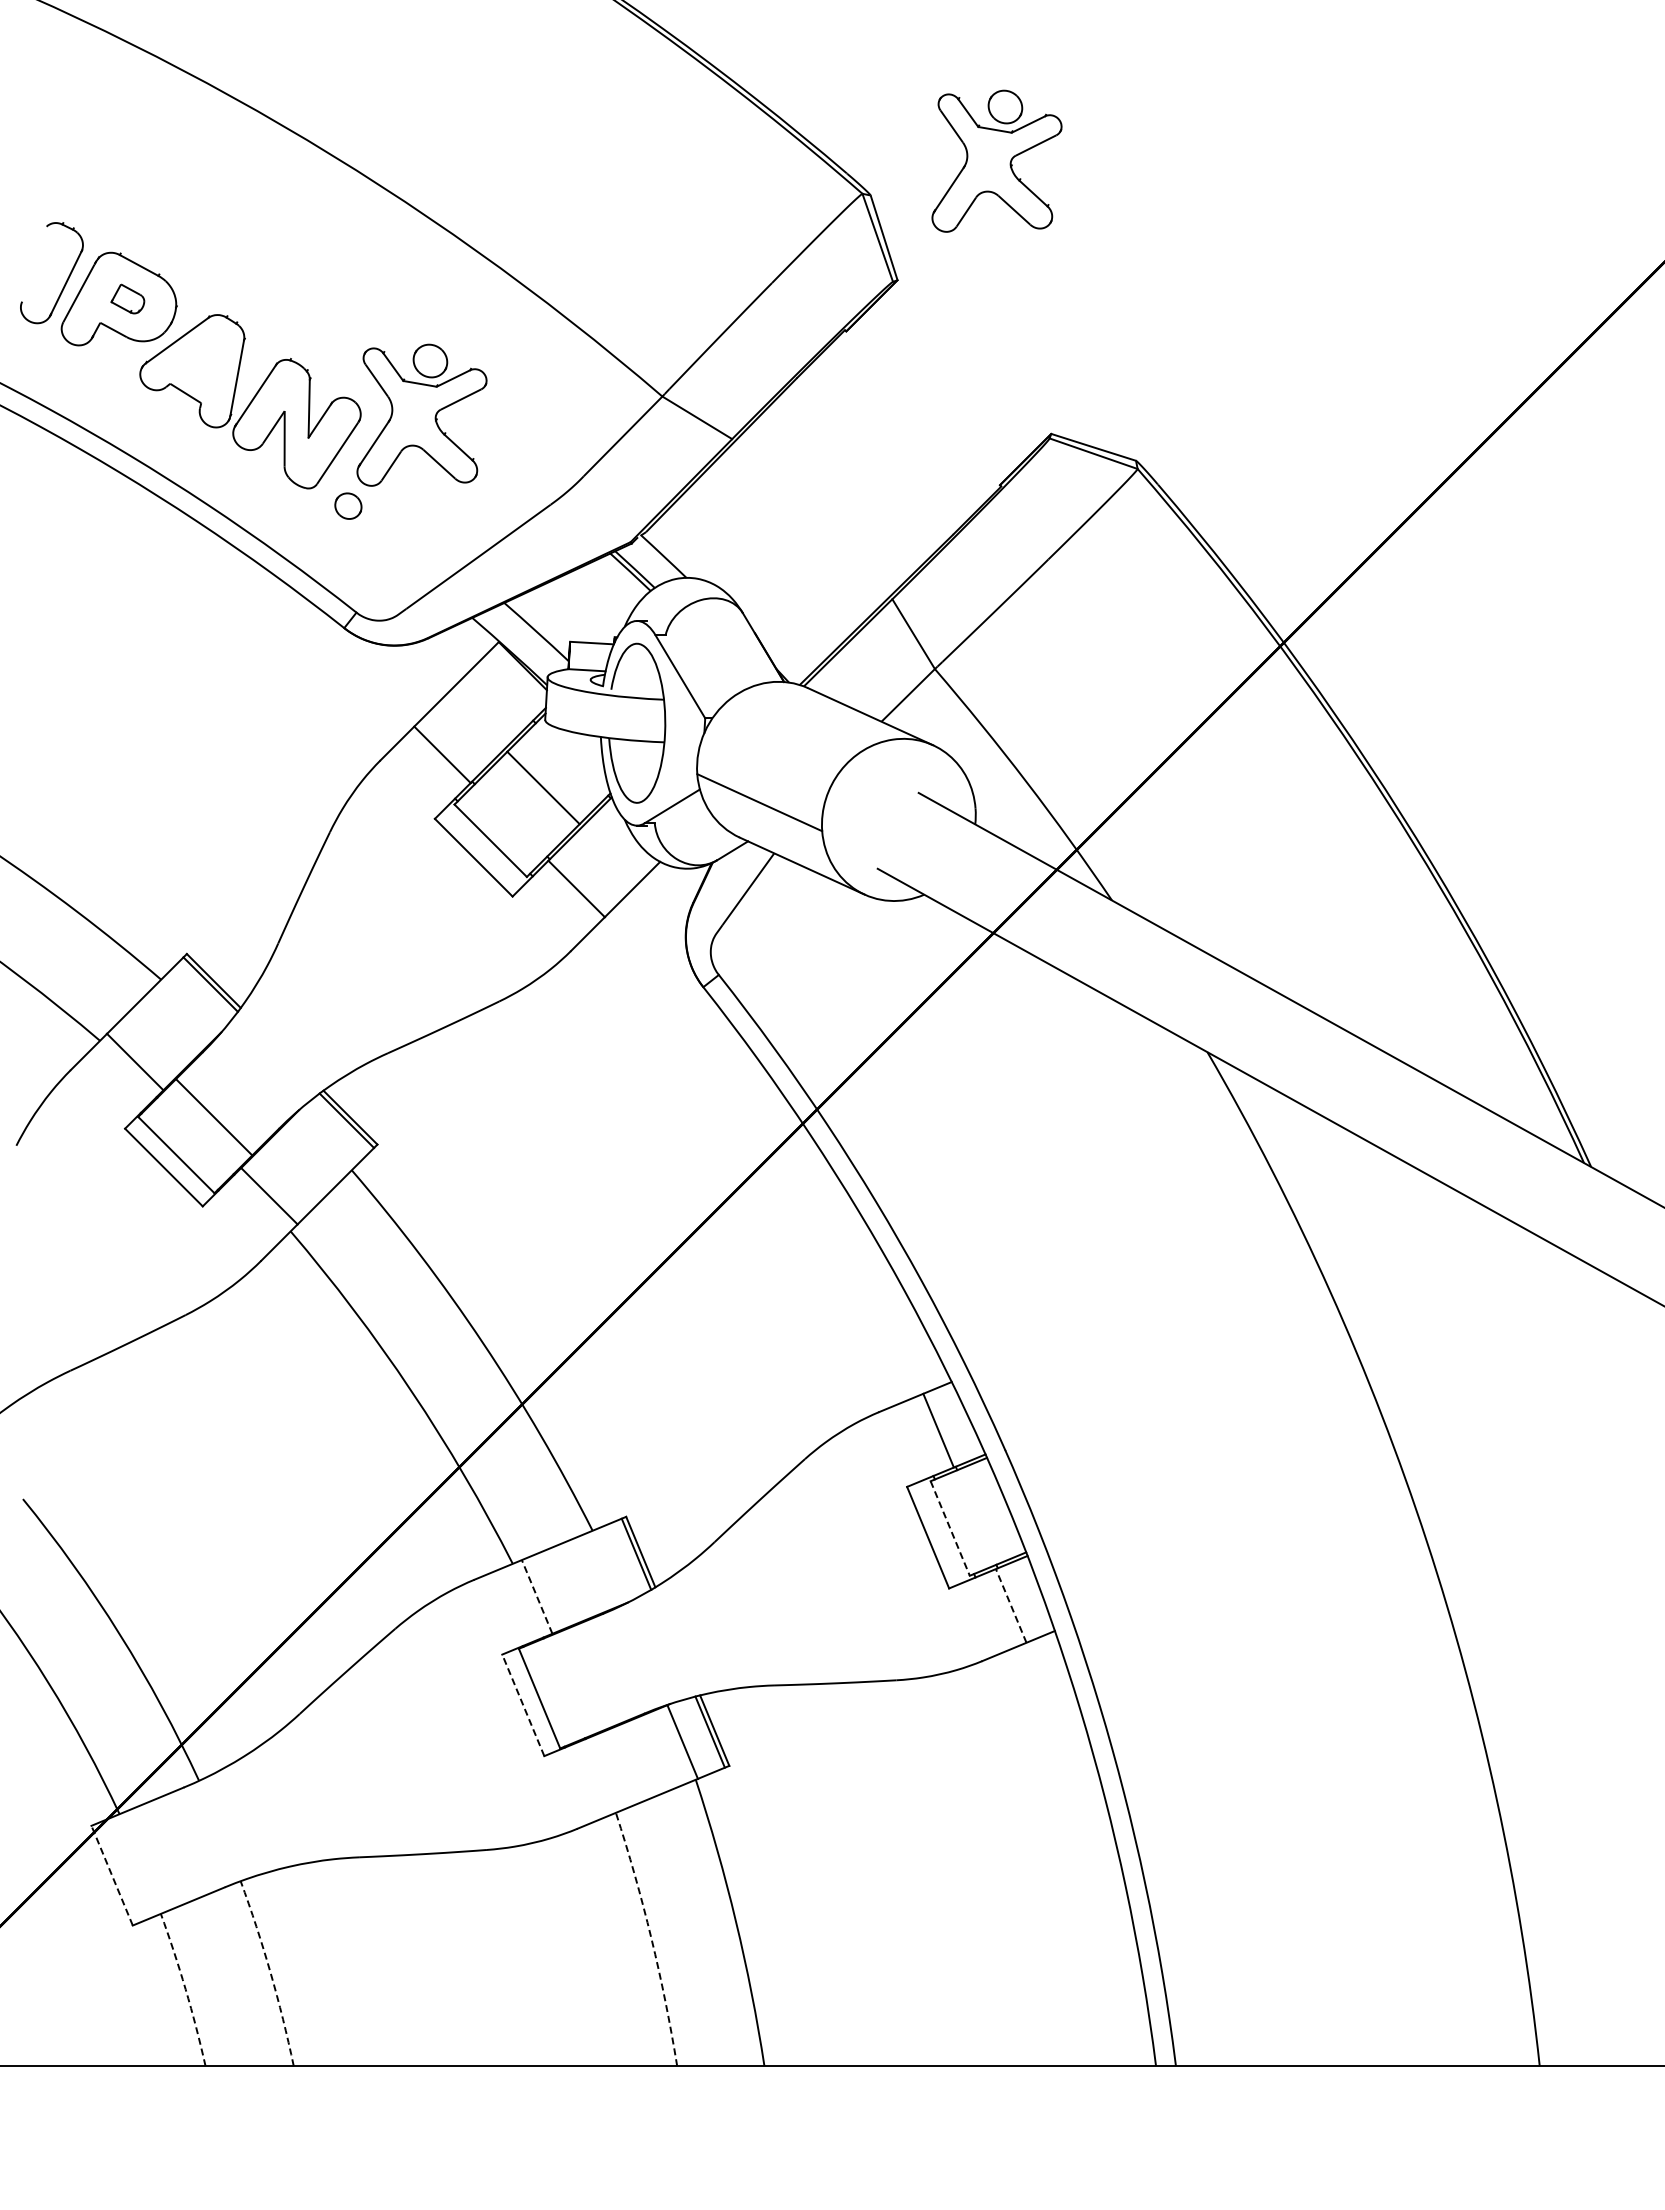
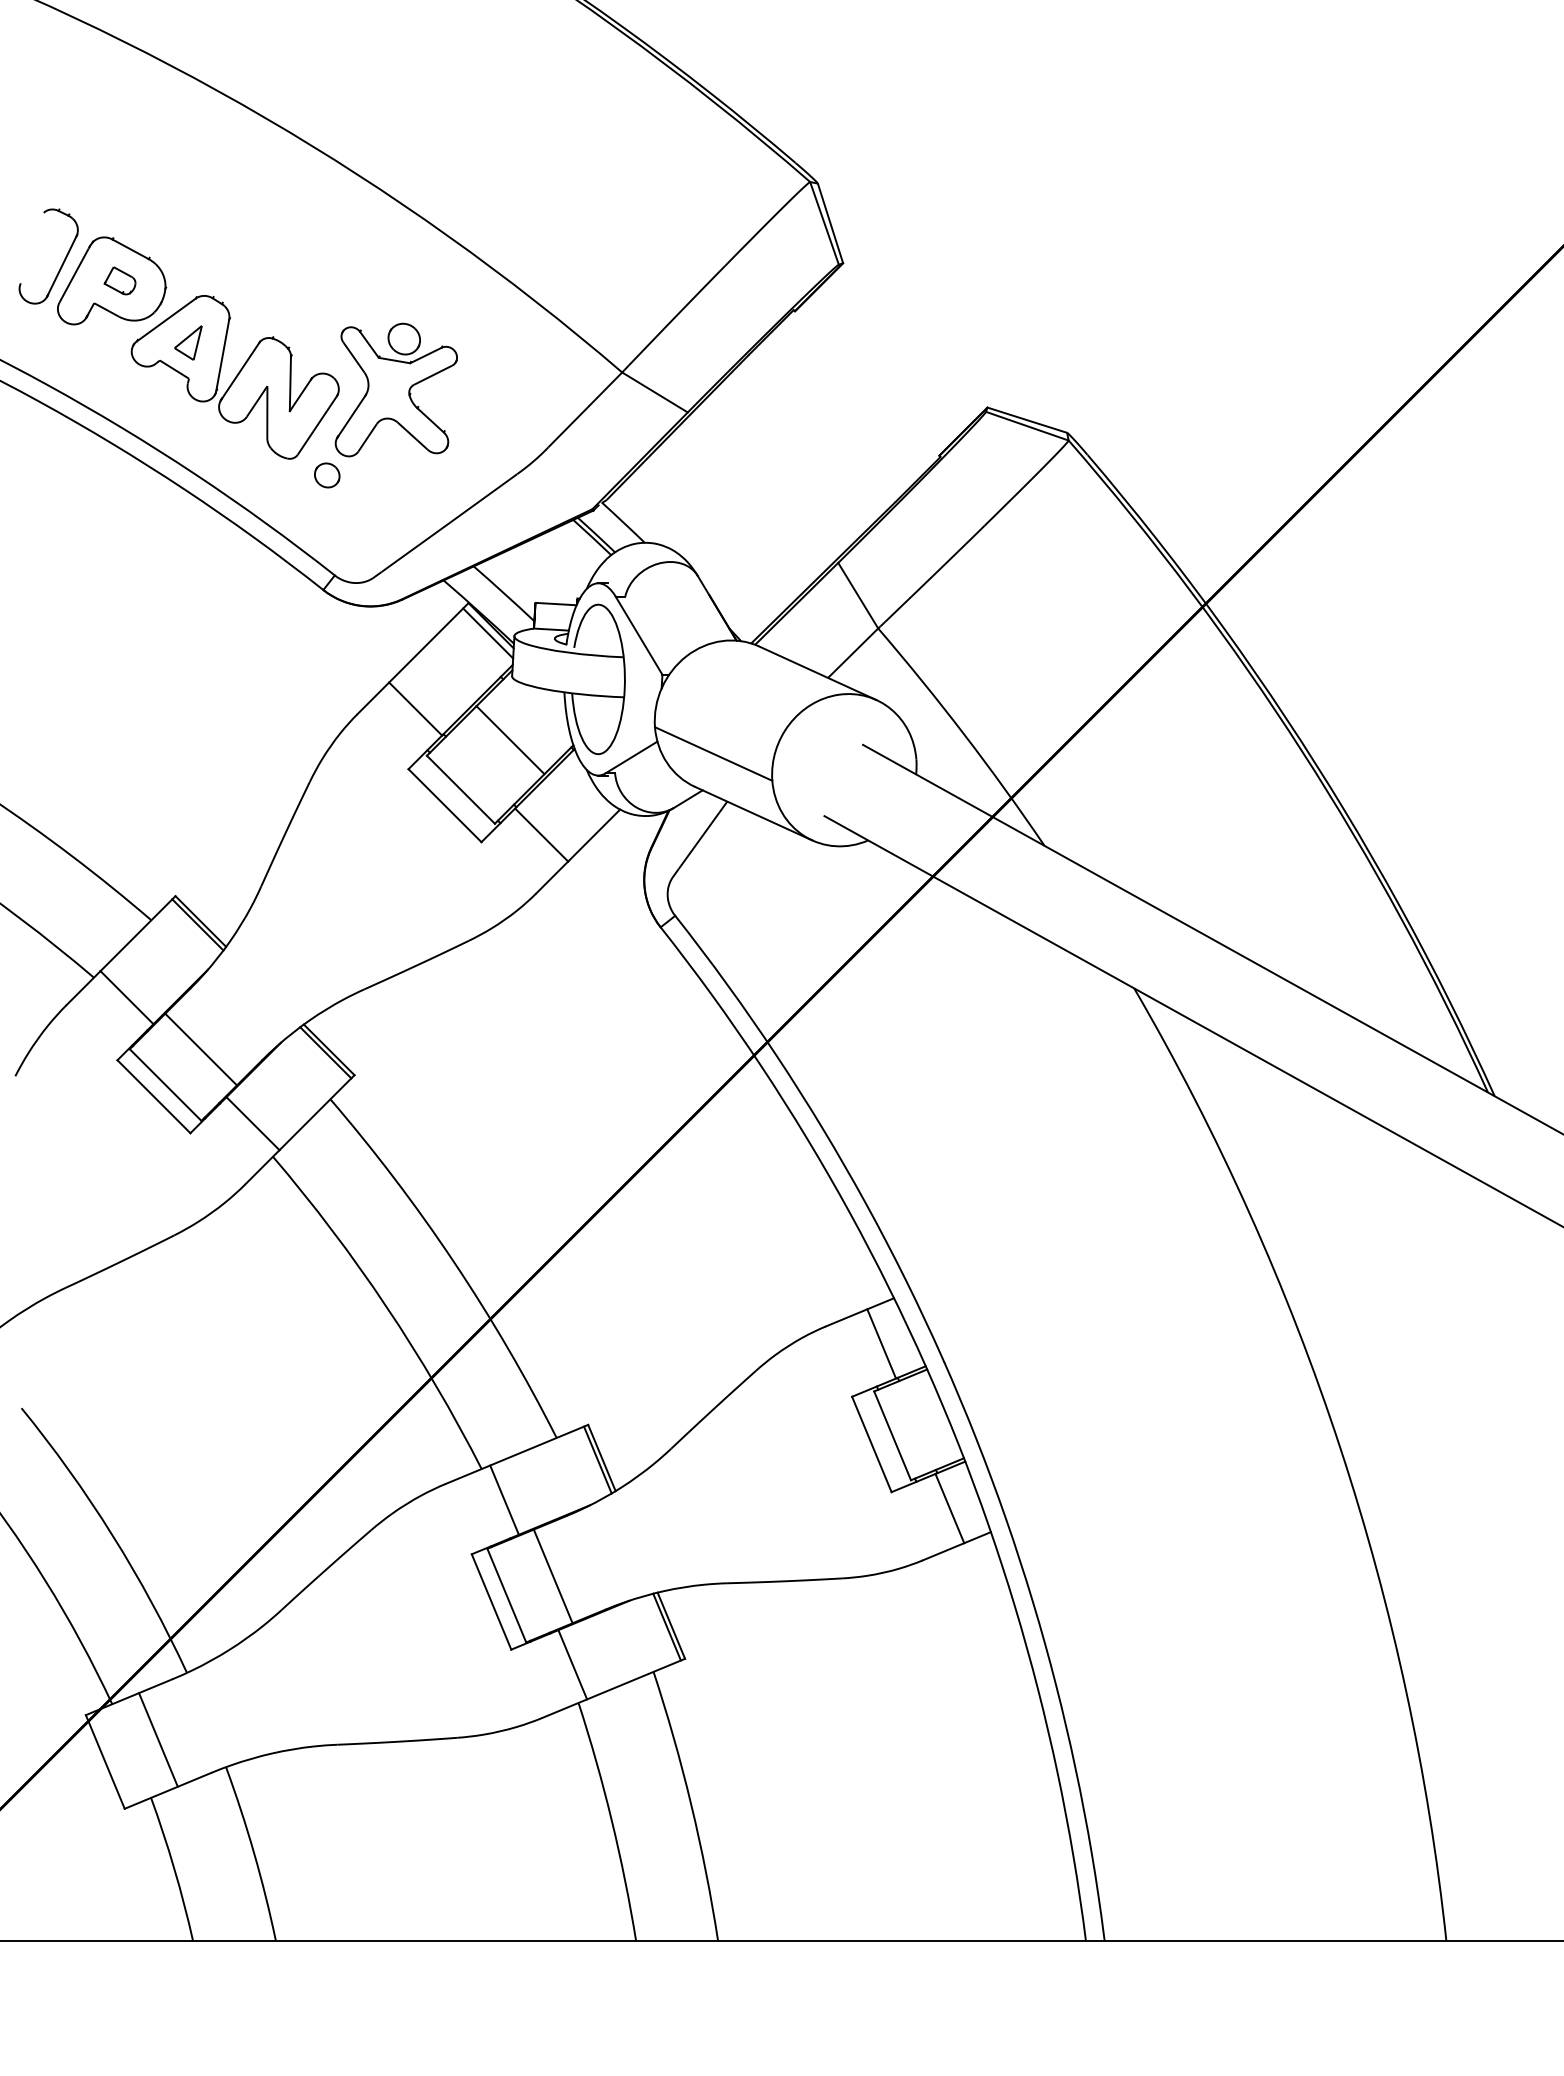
part: (996, 160) -> (936, 150), removed
part: (200, 364) -> (188, 342), added
line: (519, 673) -> (487, 632), added
line: (950, 1528) -> (892, 1435), dashed -> solid
line: (537, 1596) -> (504, 1499), dashed -> solid
line: (1011, 1605) -> (950, 1508), dashed -> solid
line: (588, 1678) -> (552, 1576), added
line: (523, 1705) -> (491, 1602), dashed -> solid
line: (682, 1742) -> (572, 1665), moved
line: (168, 1852) -> (158, 1740), added
line: (112, 1875) -> (105, 1761), dashed -> solid
arc: (651, 1938) -> (611, 1820), dashed -> solid
arc: (270, 1972) -> (254, 1852), dashed -> solid
arc: (185, 1989) -> (174, 1868), dashed -> solid

